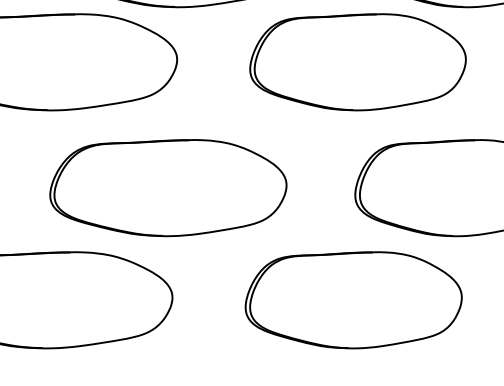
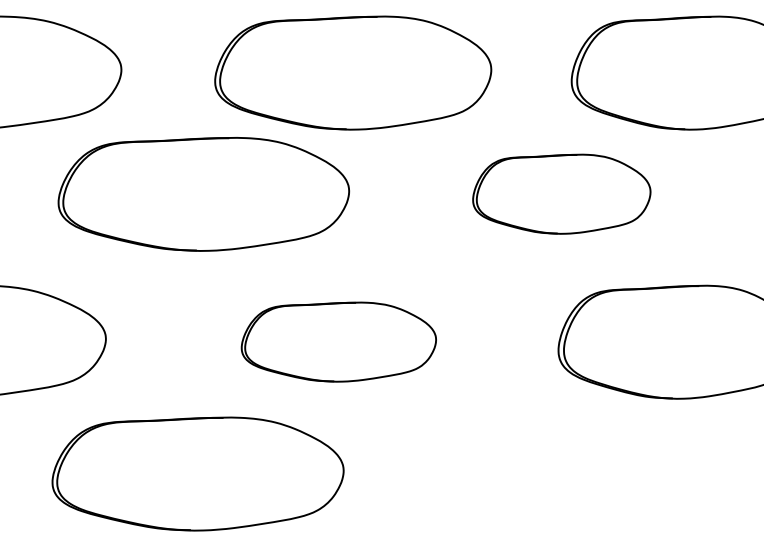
part: (357, 61) -> (561, 193), size x0.7
part: (168, 187) -> (338, 341), size x0.7
part: (353, 299) -> (556, 473), removed

